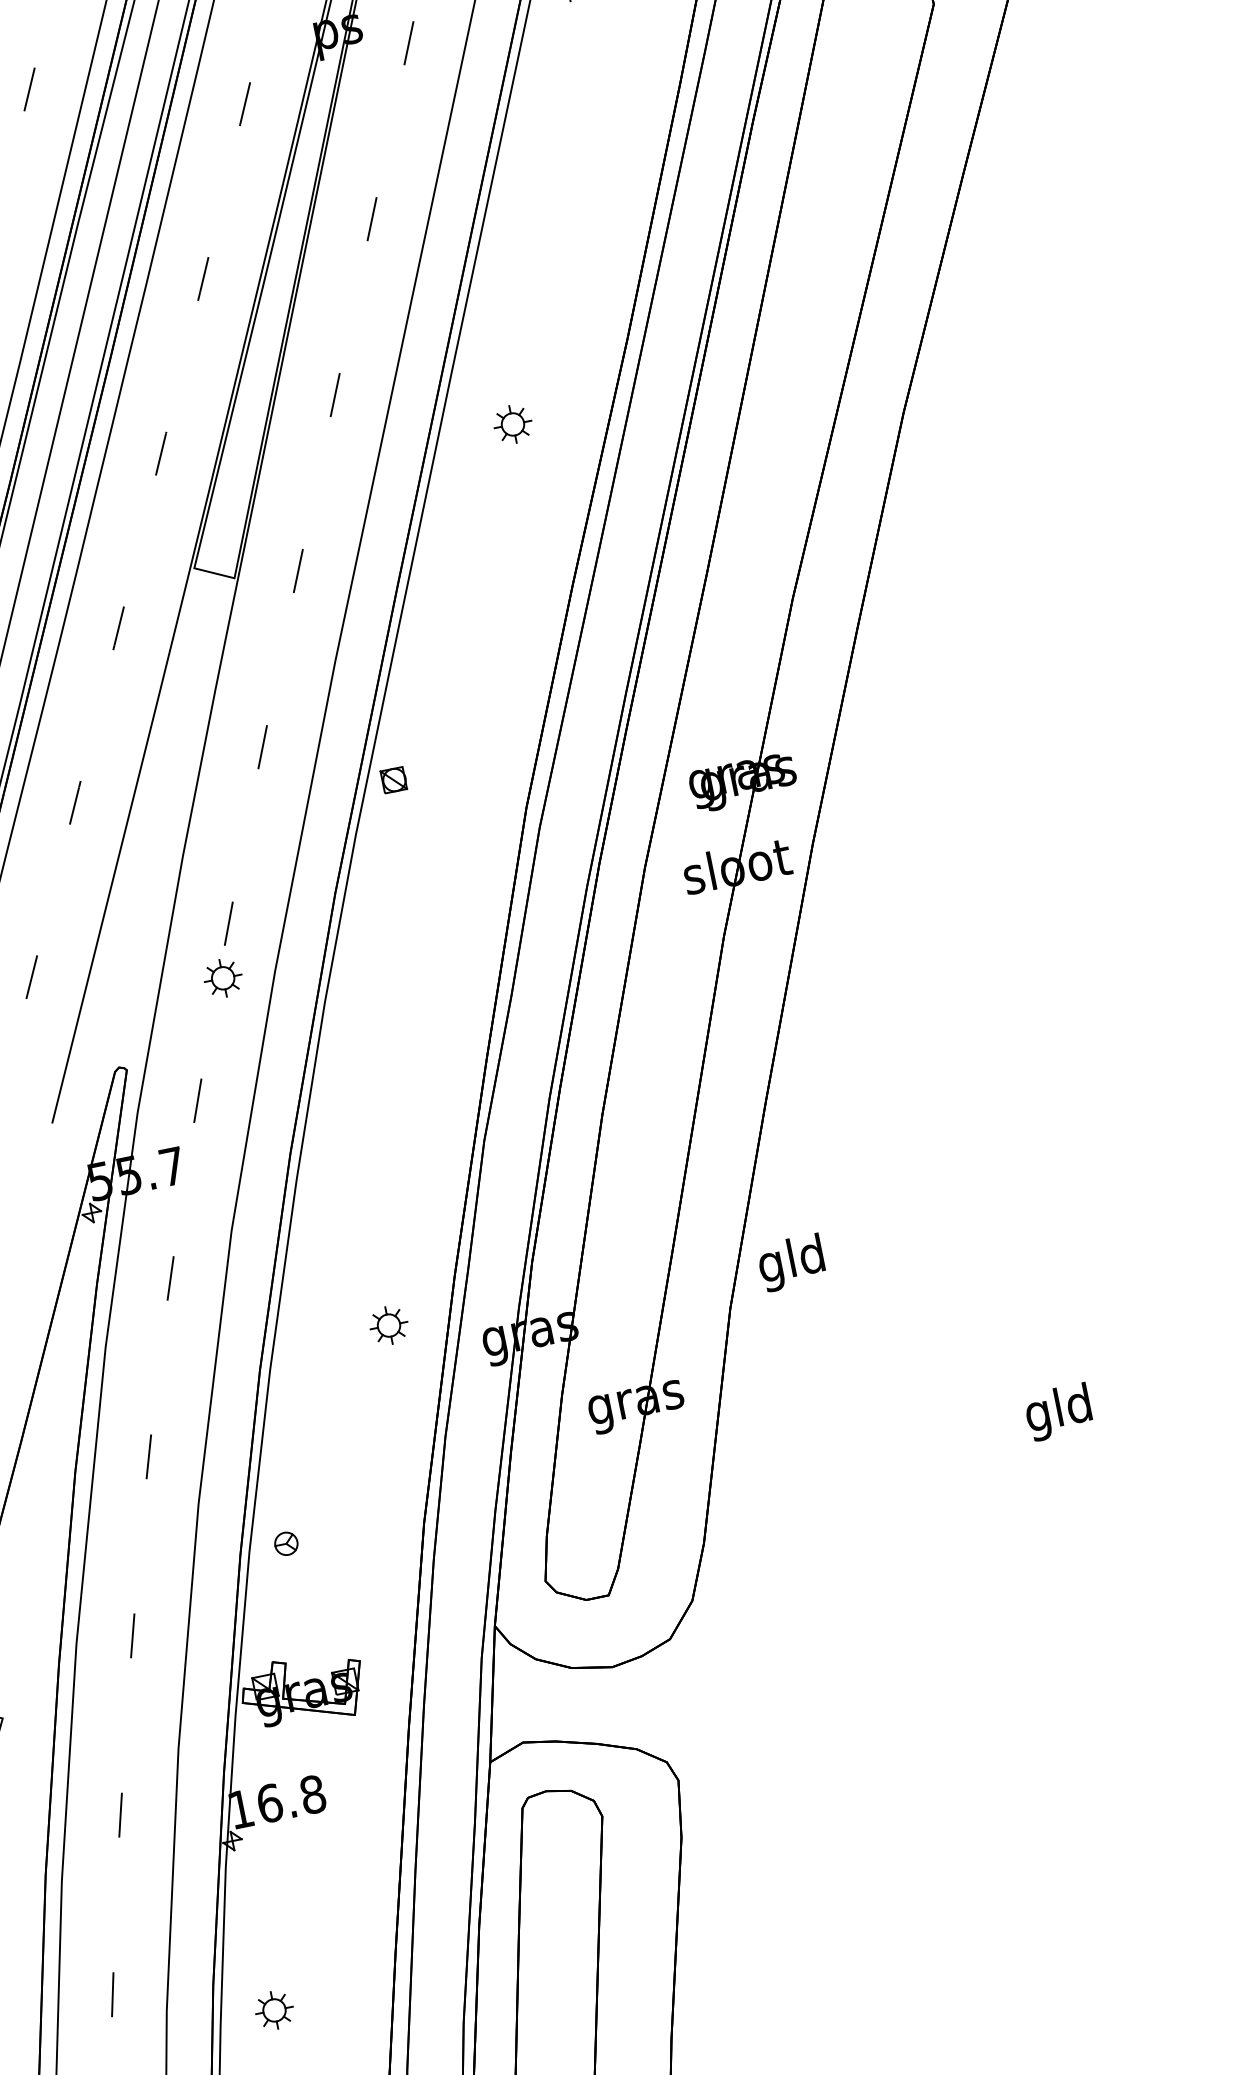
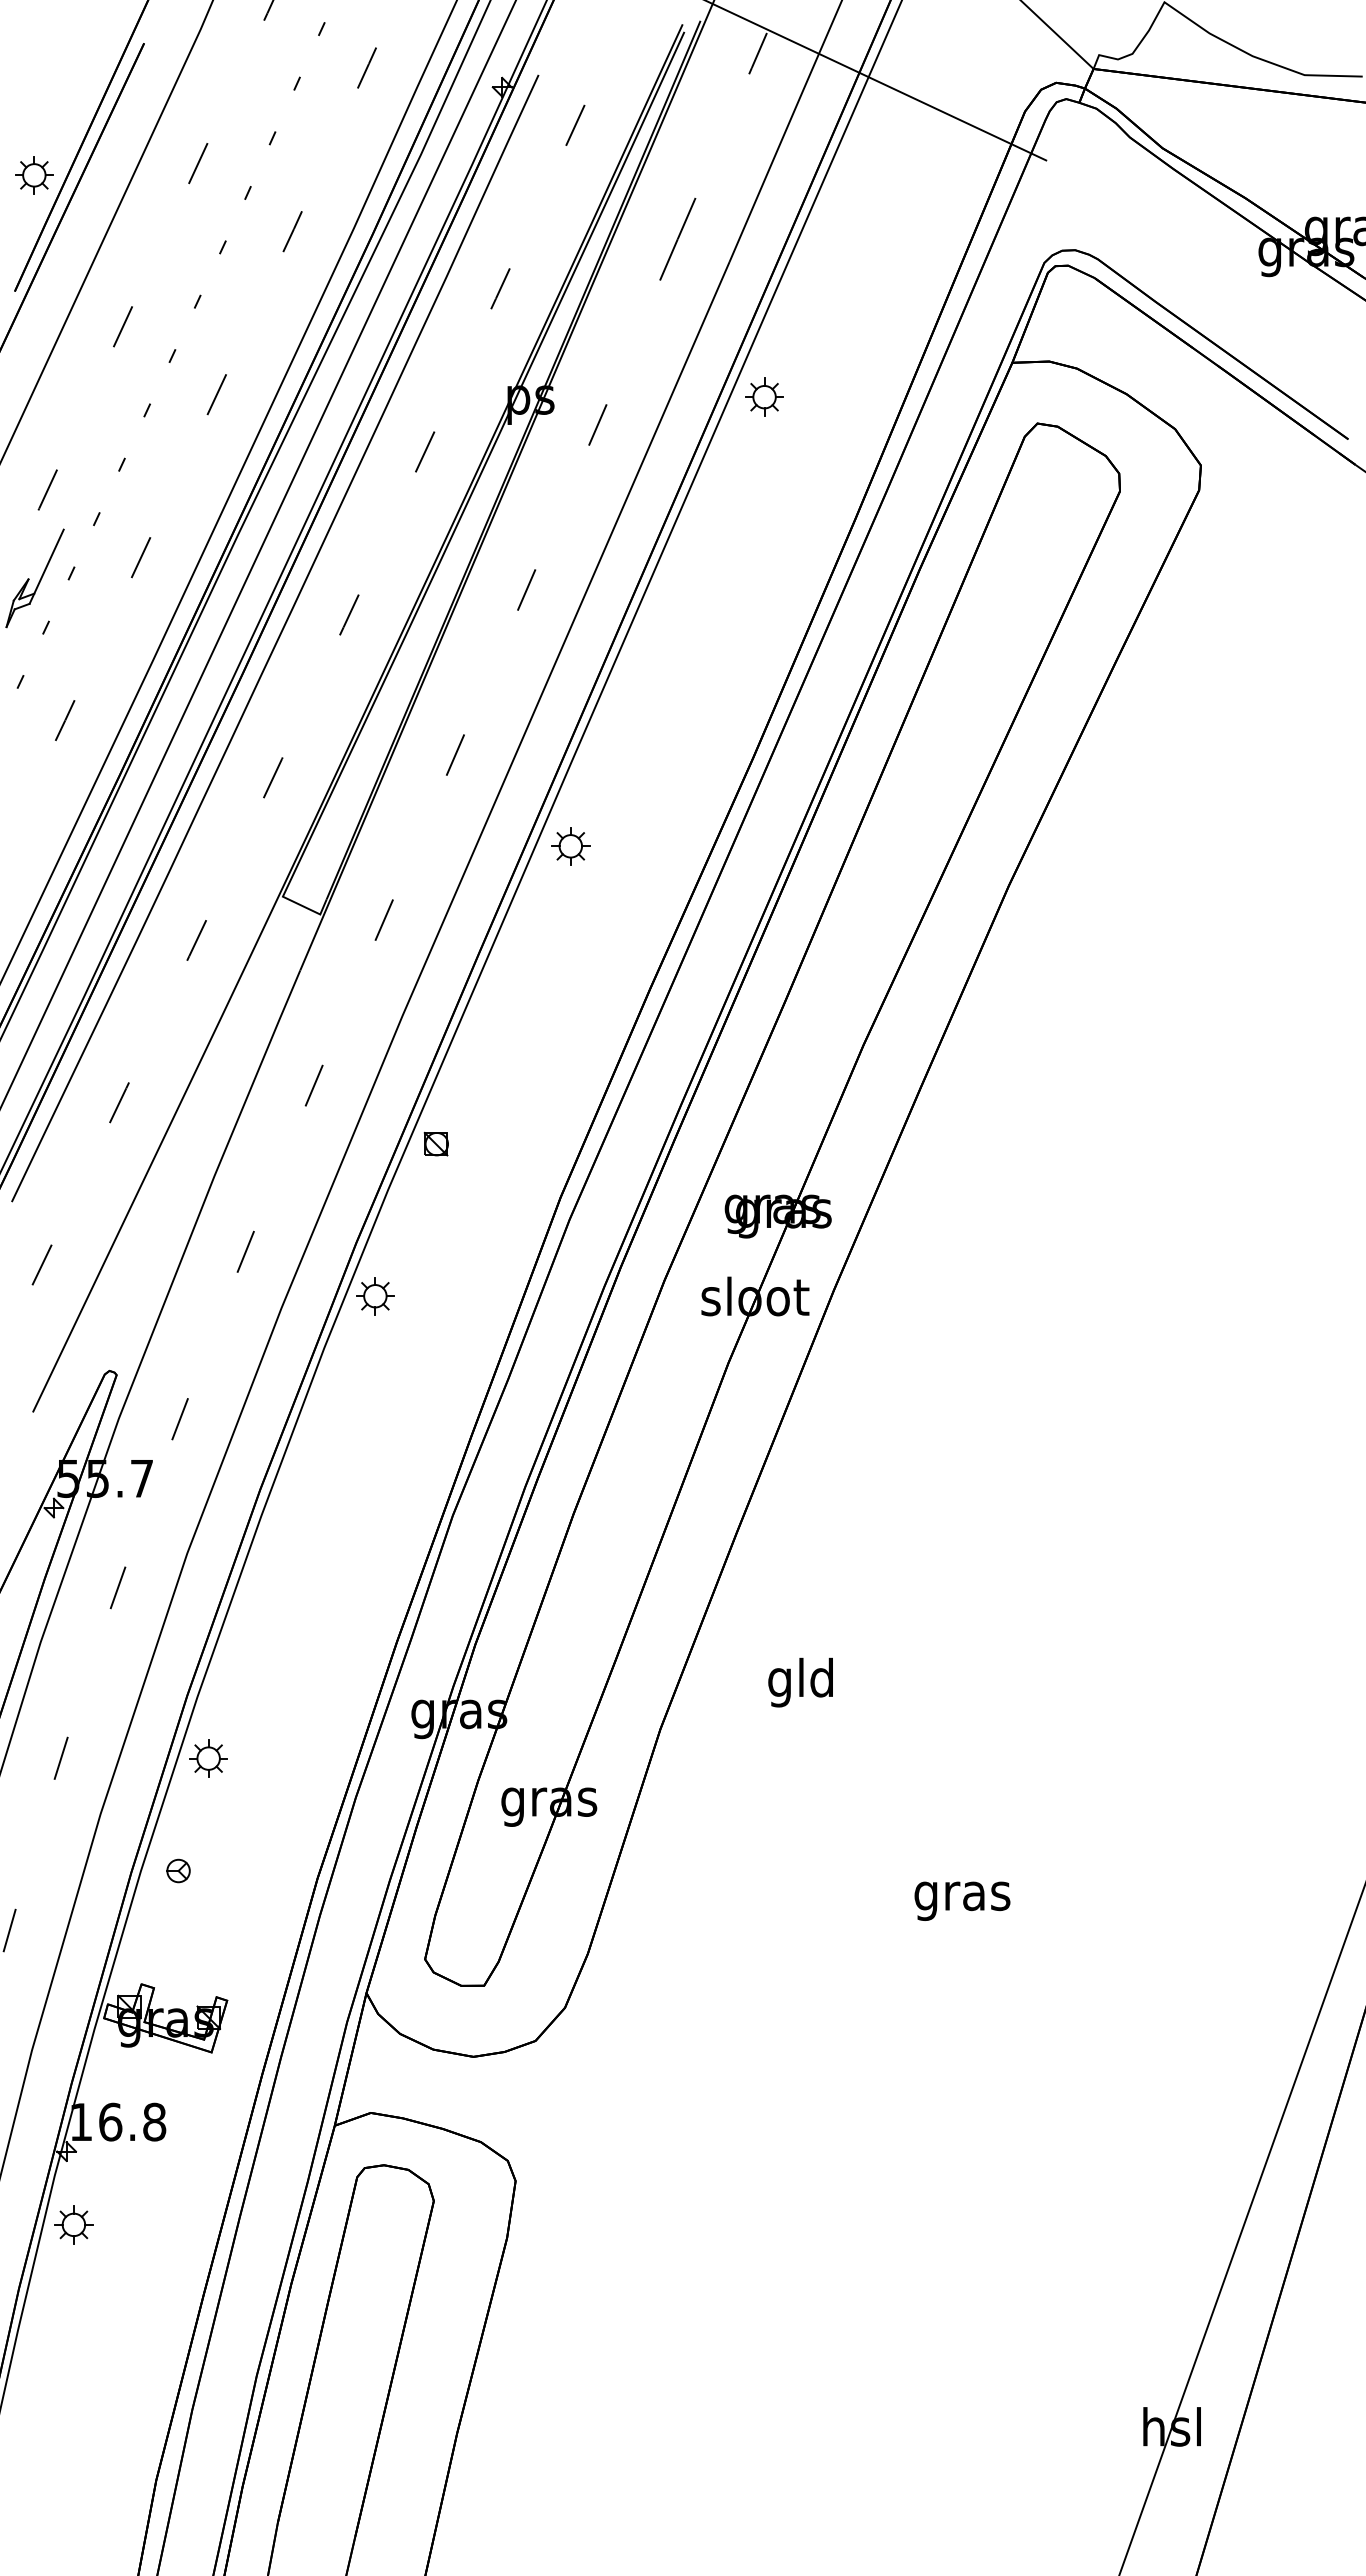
part: (512, 424) -> (570, 846), moved
part: (223, 978) -> (375, 1296), moved
text: (791, 1262) -> (800, 1682), moved
part: (388, 1325) -> (208, 1758), moved
text: (1059, 1411) -> (962, 1895), gld -> gras
part: (274, 2010) -> (73, 2224), moved

